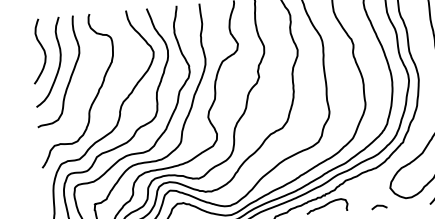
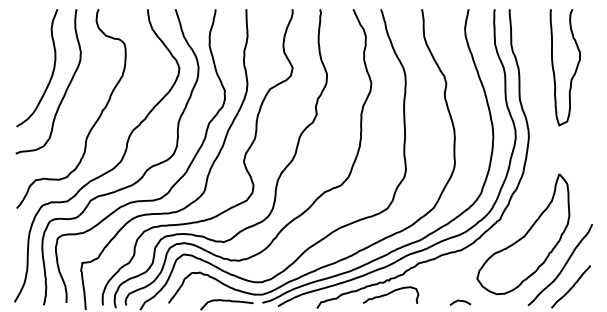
curve: (42, 48) -> (31, 49), removed

